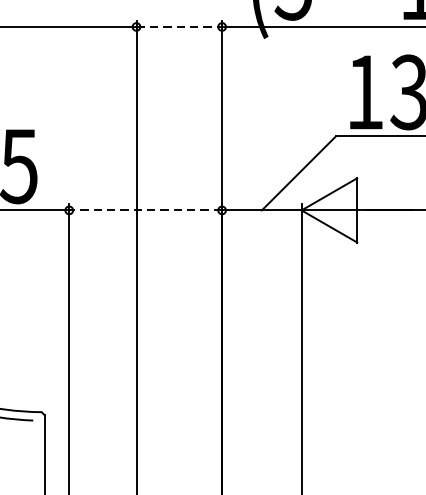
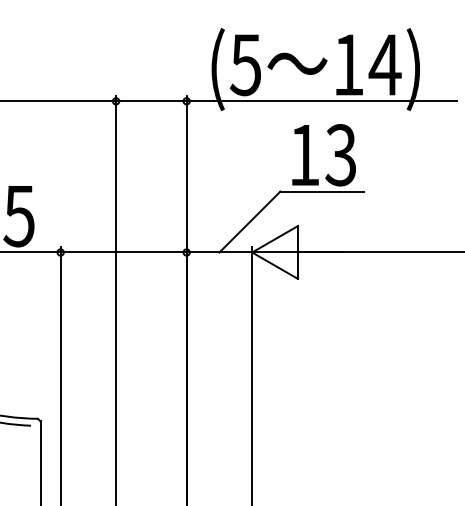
line: (179, 27) -> (151, 101), dashed -> solid
line: (145, 210) -> (123, 252), dashed -> solid

